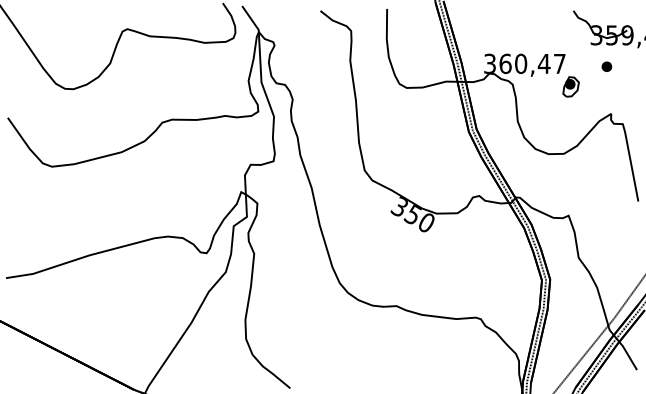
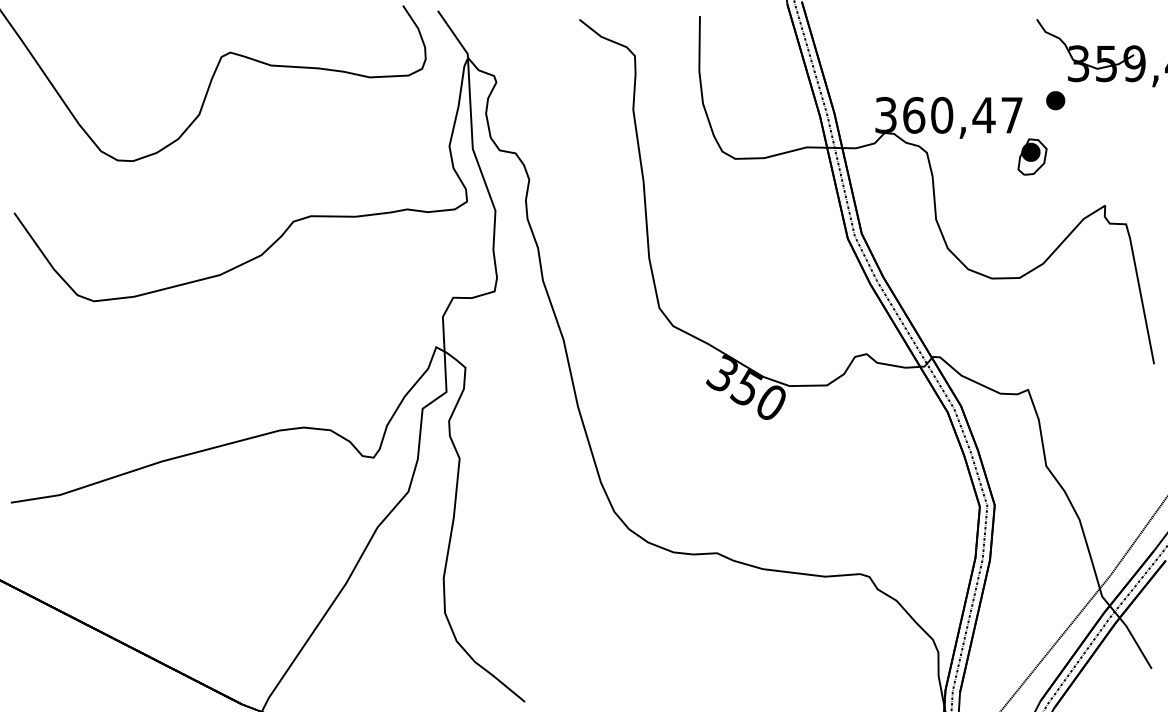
part: (606, 66) -> (1054, 100), moved

